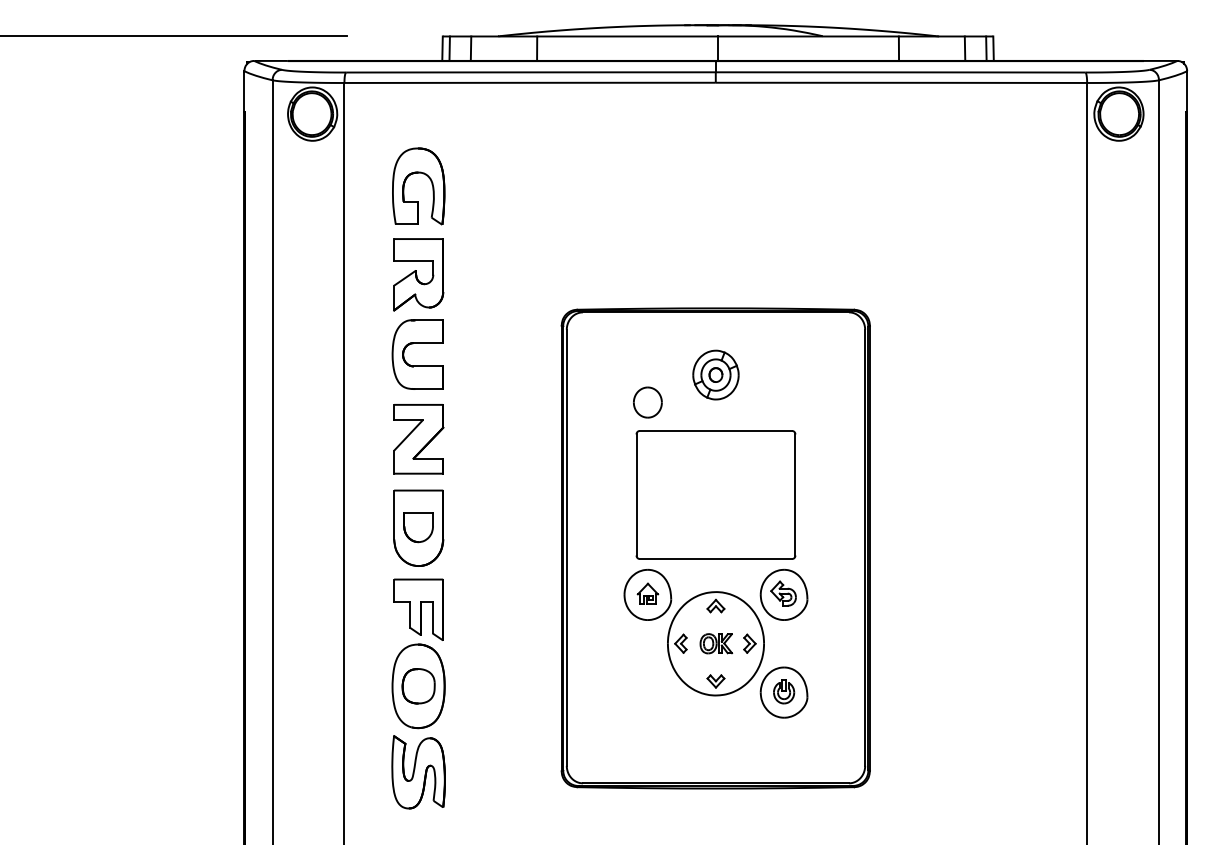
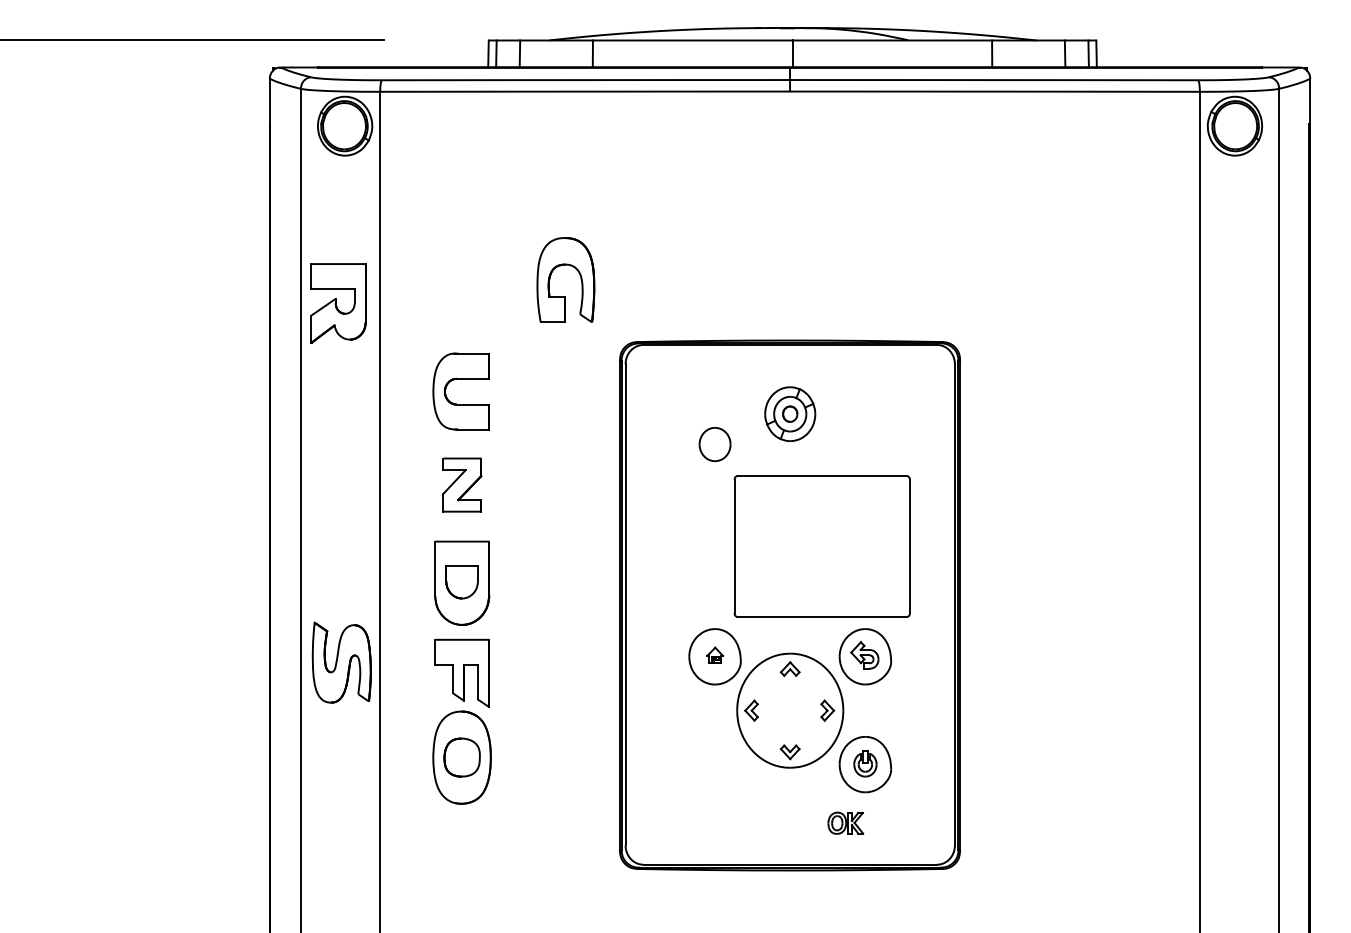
part: (428, 178) -> (576, 271), moved
part: (418, 274) -> (338, 303), moved
part: (418, 439) -> (461, 485), size x0.7
part: (715, 494) -> (821, 545), moved
part: (647, 593) -> (714, 655), size x0.7
part: (716, 643) -> (846, 822), moved
part: (418, 772) -> (341, 662), moved

